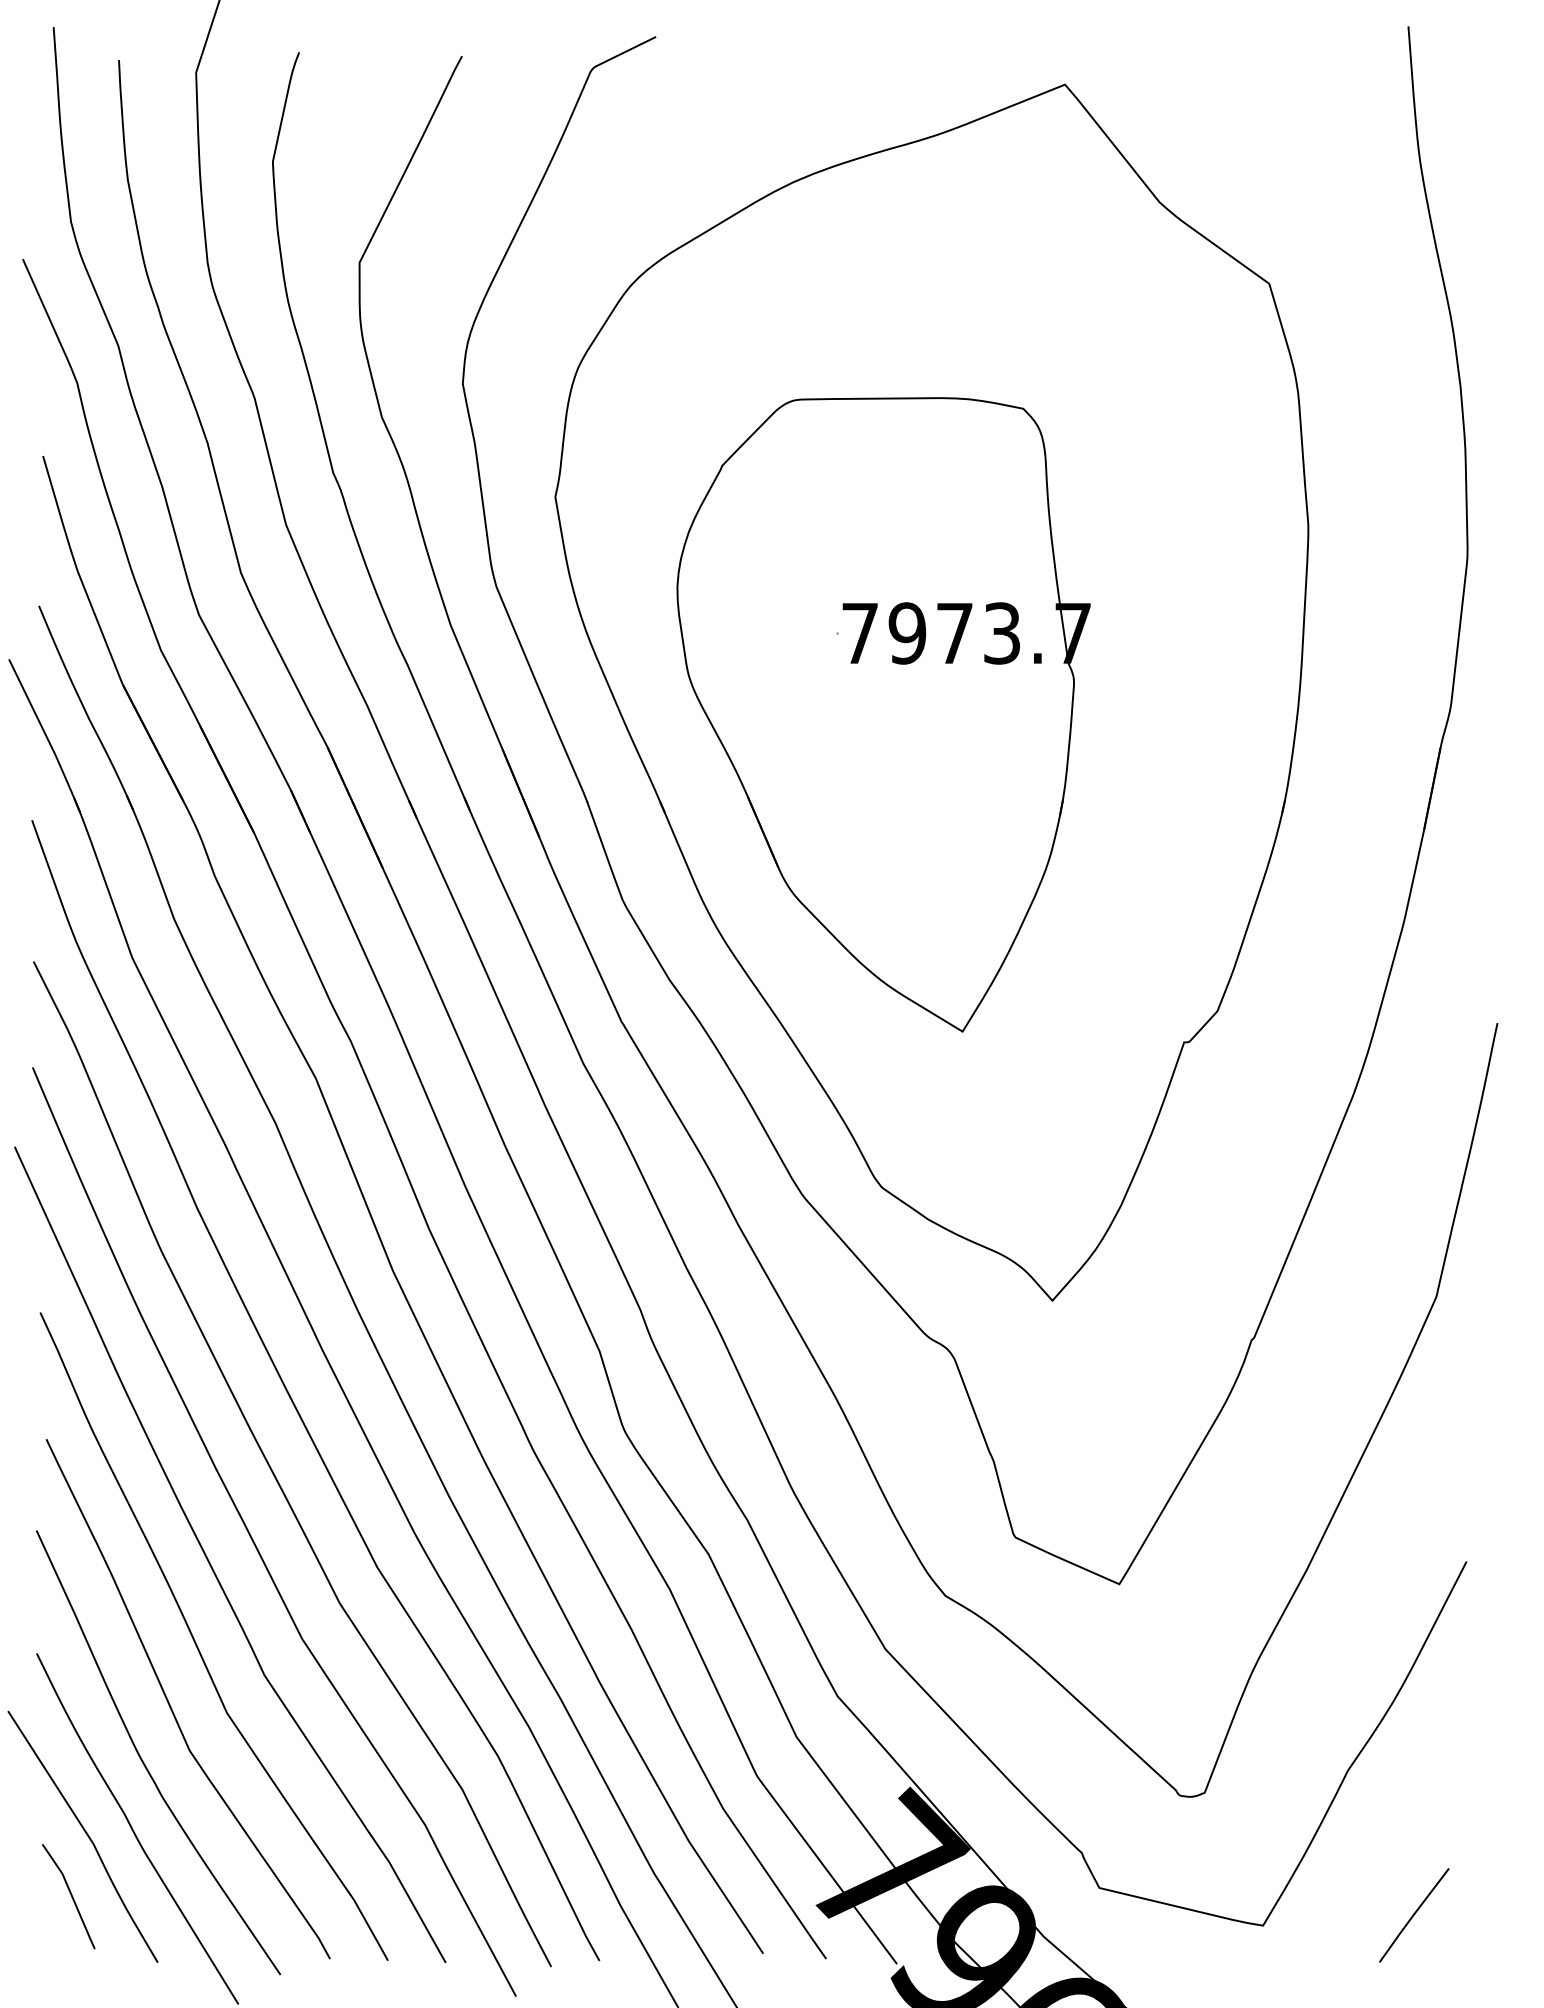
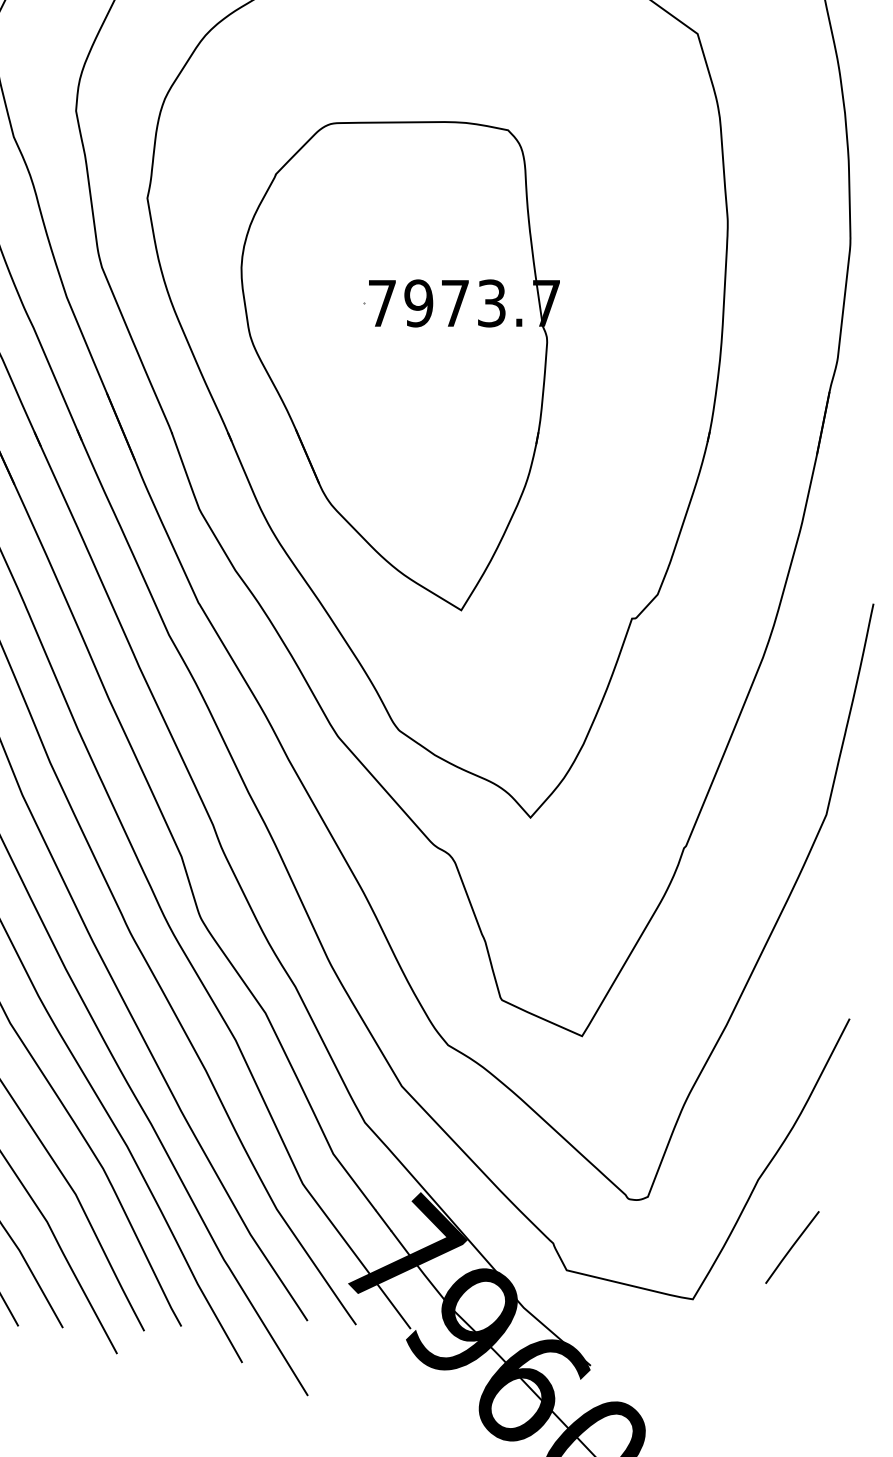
line: (1414, 1915) -> (792, 1247), moved

